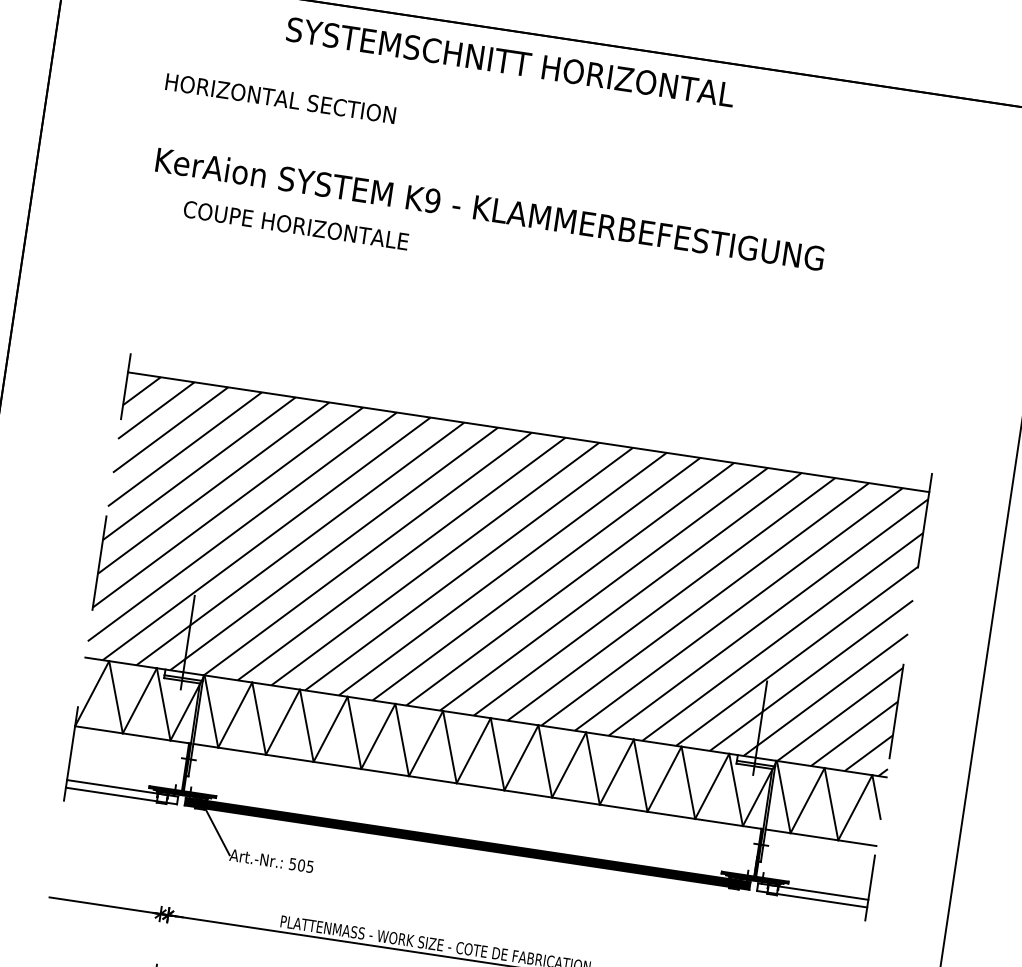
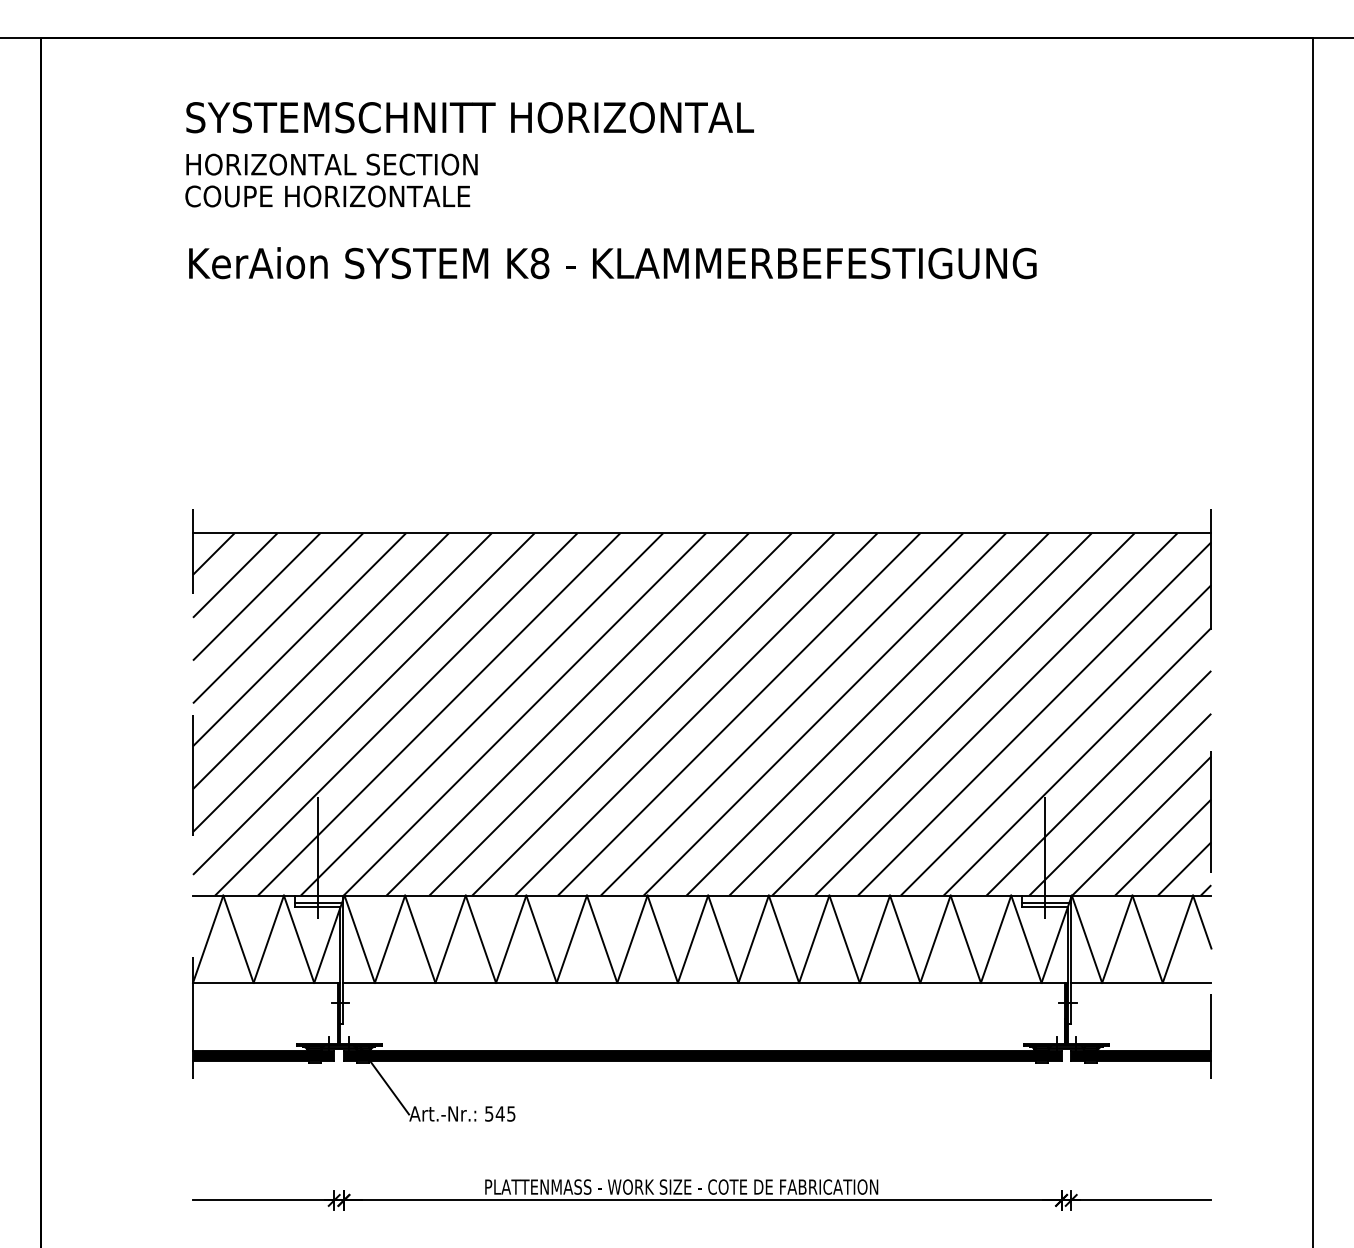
text: (510, 62) -> (469, 117), moved
text: (432, 200) -> (539, 263), K9 -> K8
text: (295, 225) -> (327, 196), moved
fill: (122, 791) -> (263, 1055), added
text: (300, 865) -> (499, 1113), 505 -> 545
fill: (812, 894) -> (1141, 1055), added

